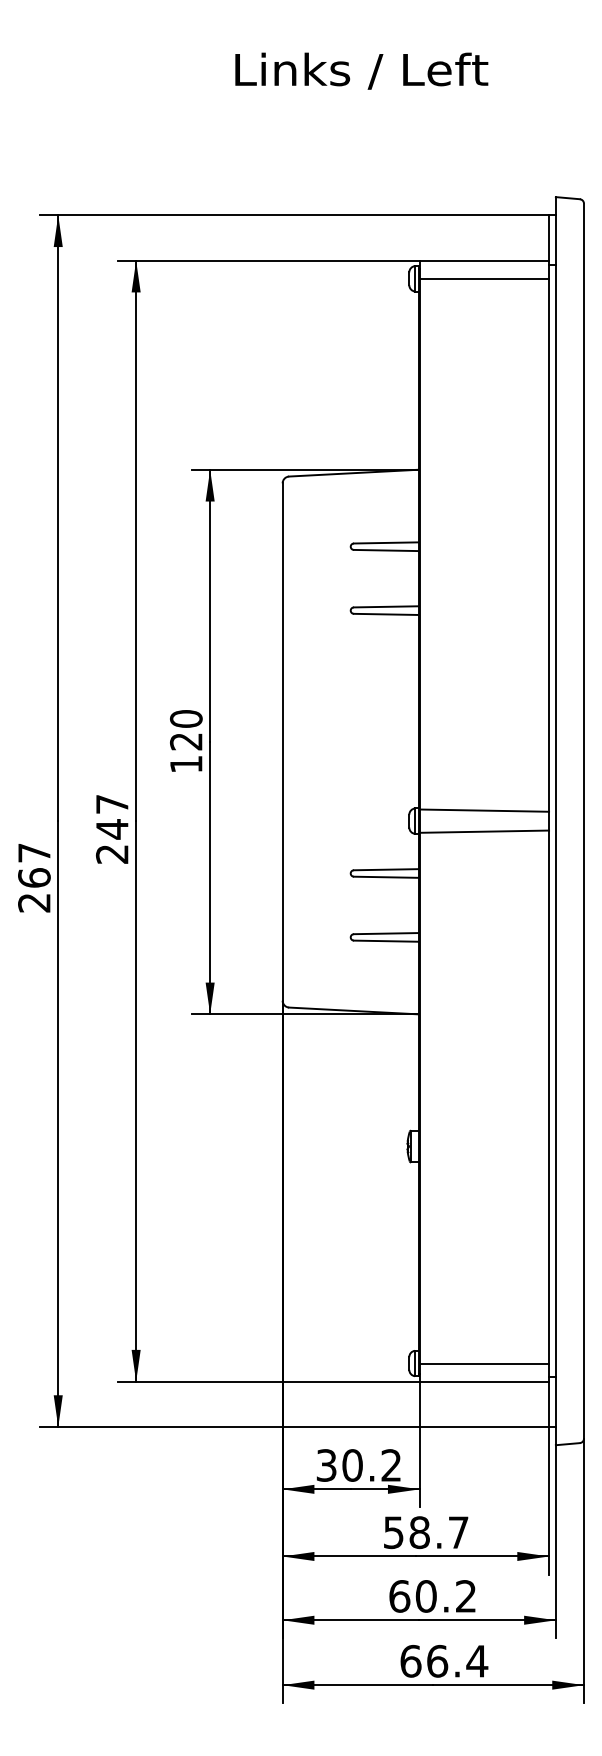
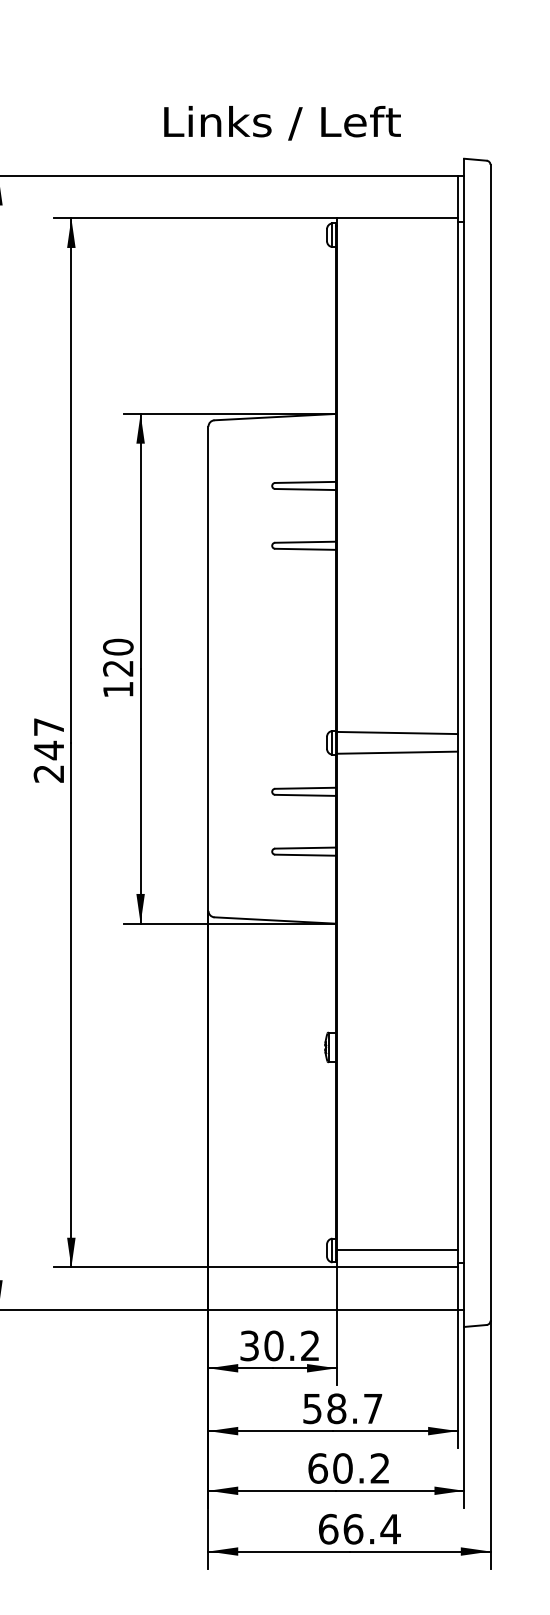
text: (361, 70) -> (282, 122), moved
line: (484, 278) -> (397, 234), removed

